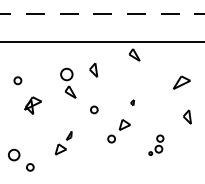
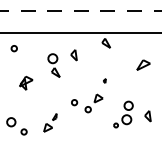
part: (16, 80) -> (13, 48), moved
part: (94, 109) -> (74, 102), moved
part: (186, 117) -> (147, 116), moved
part: (63, 142) -> (50, 122), moved
part: (156, 145) -> (123, 114), size x1.67

